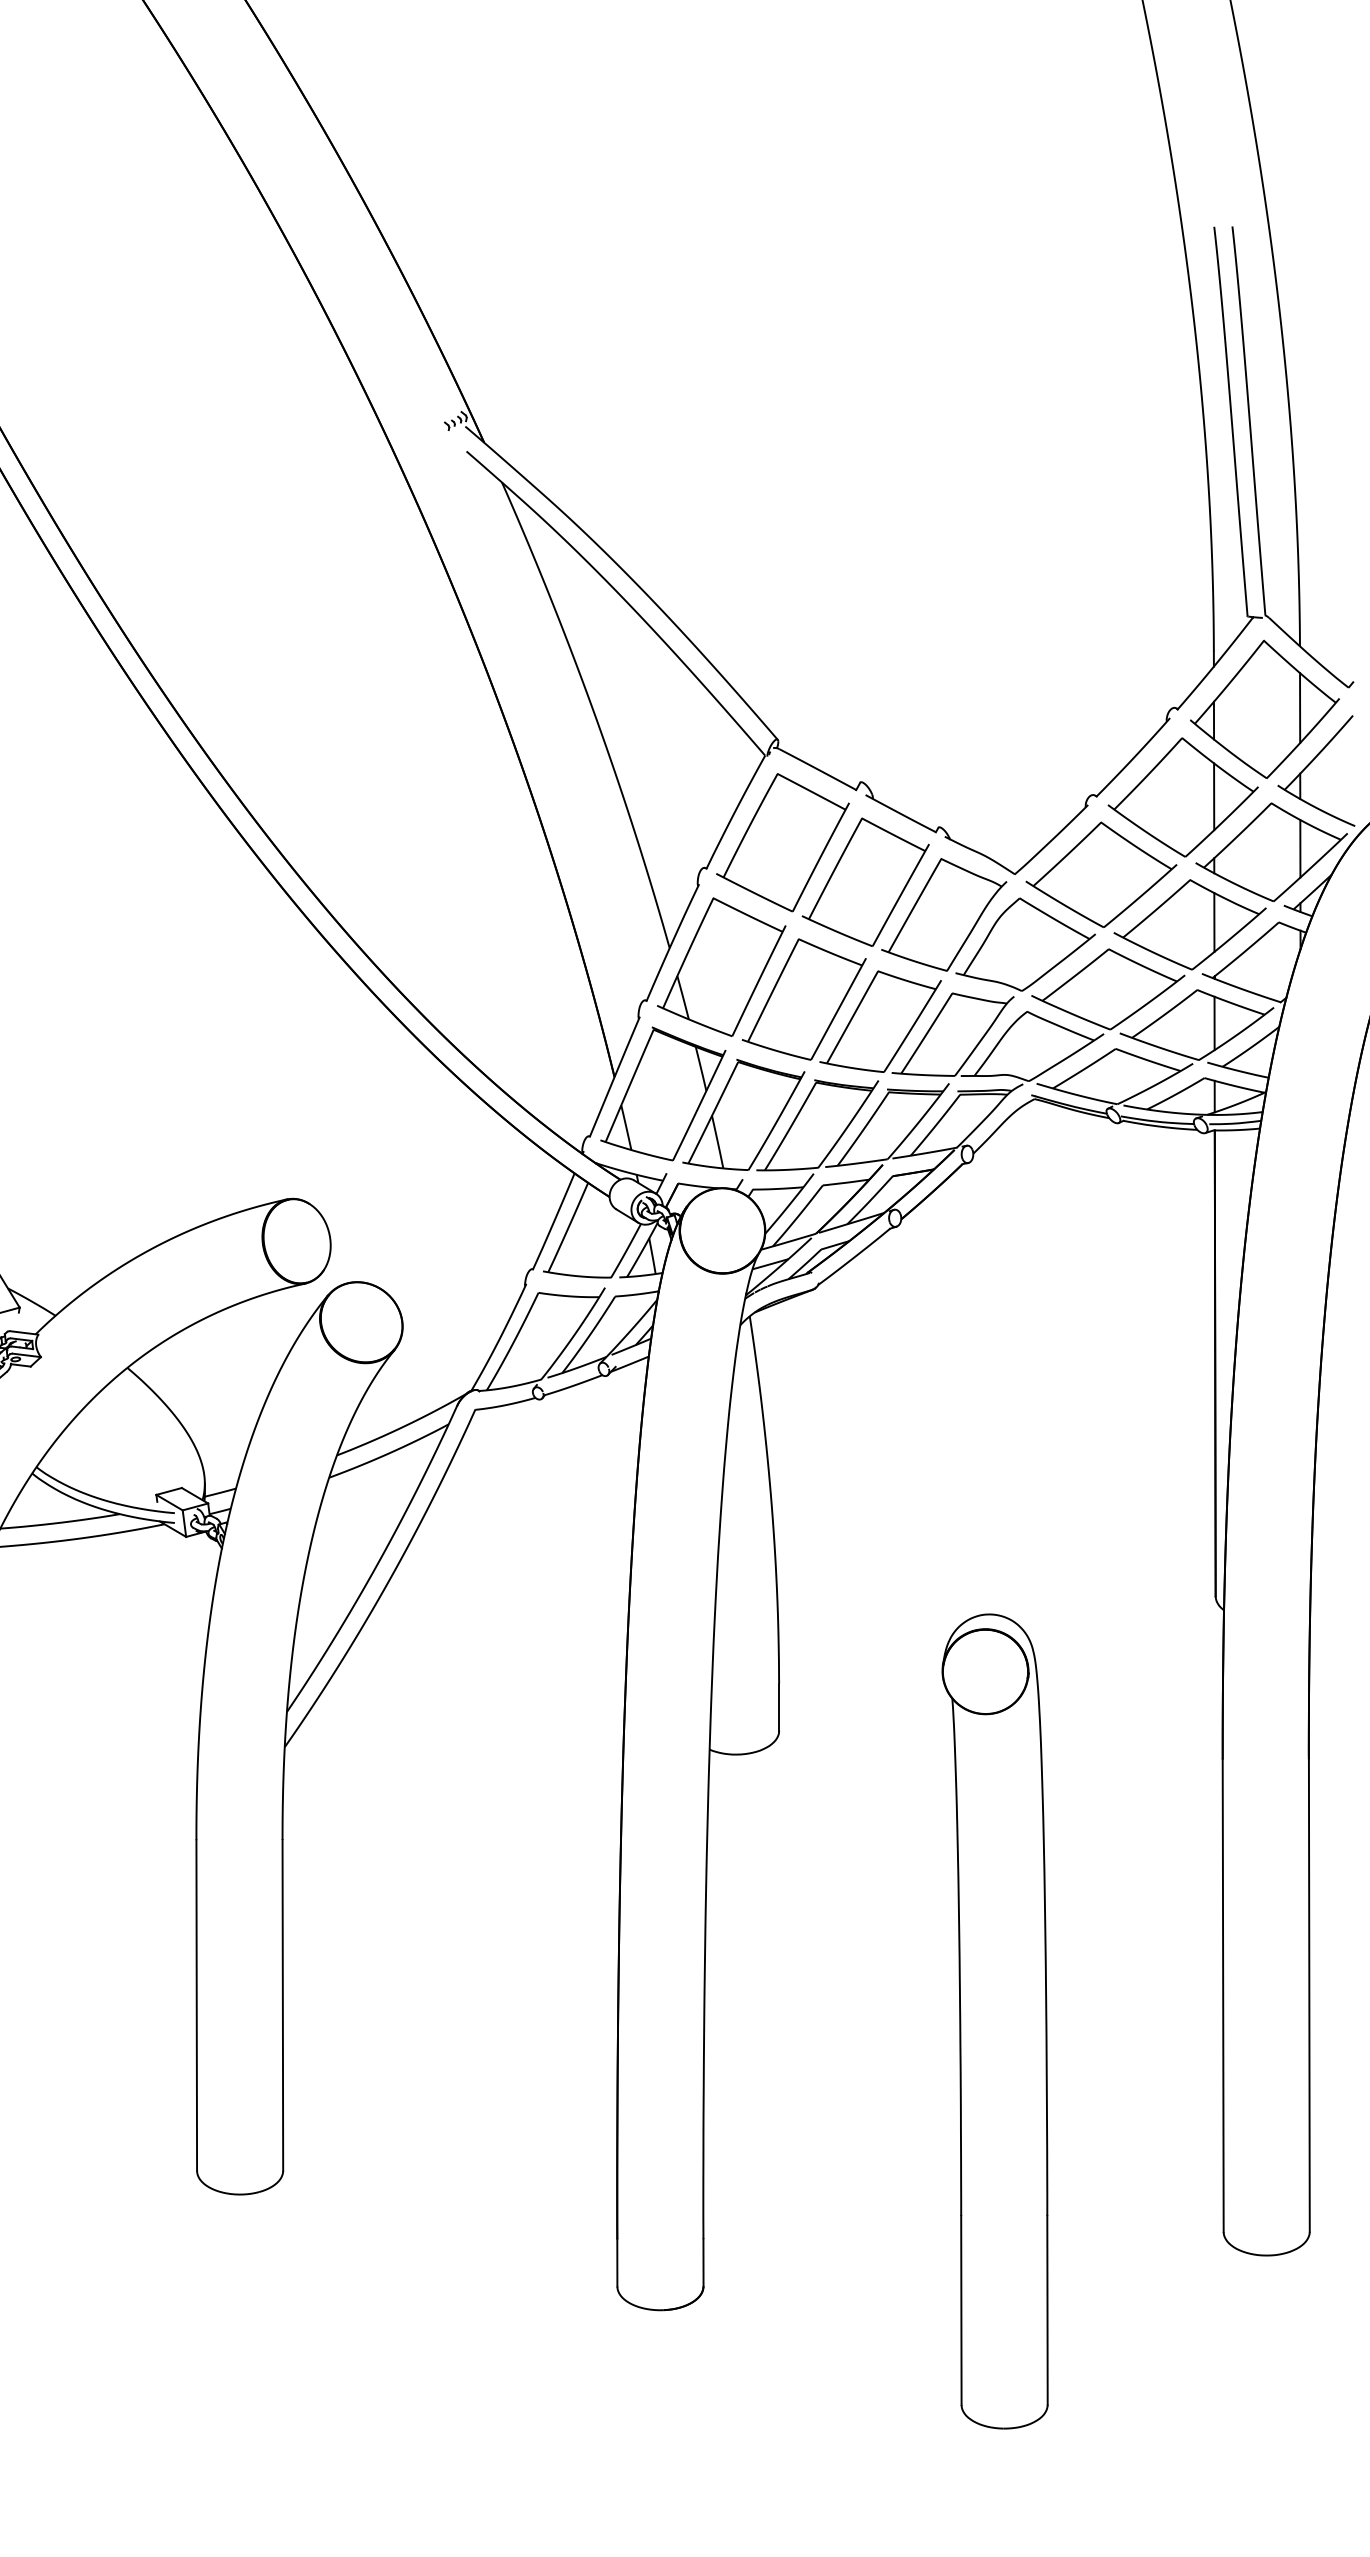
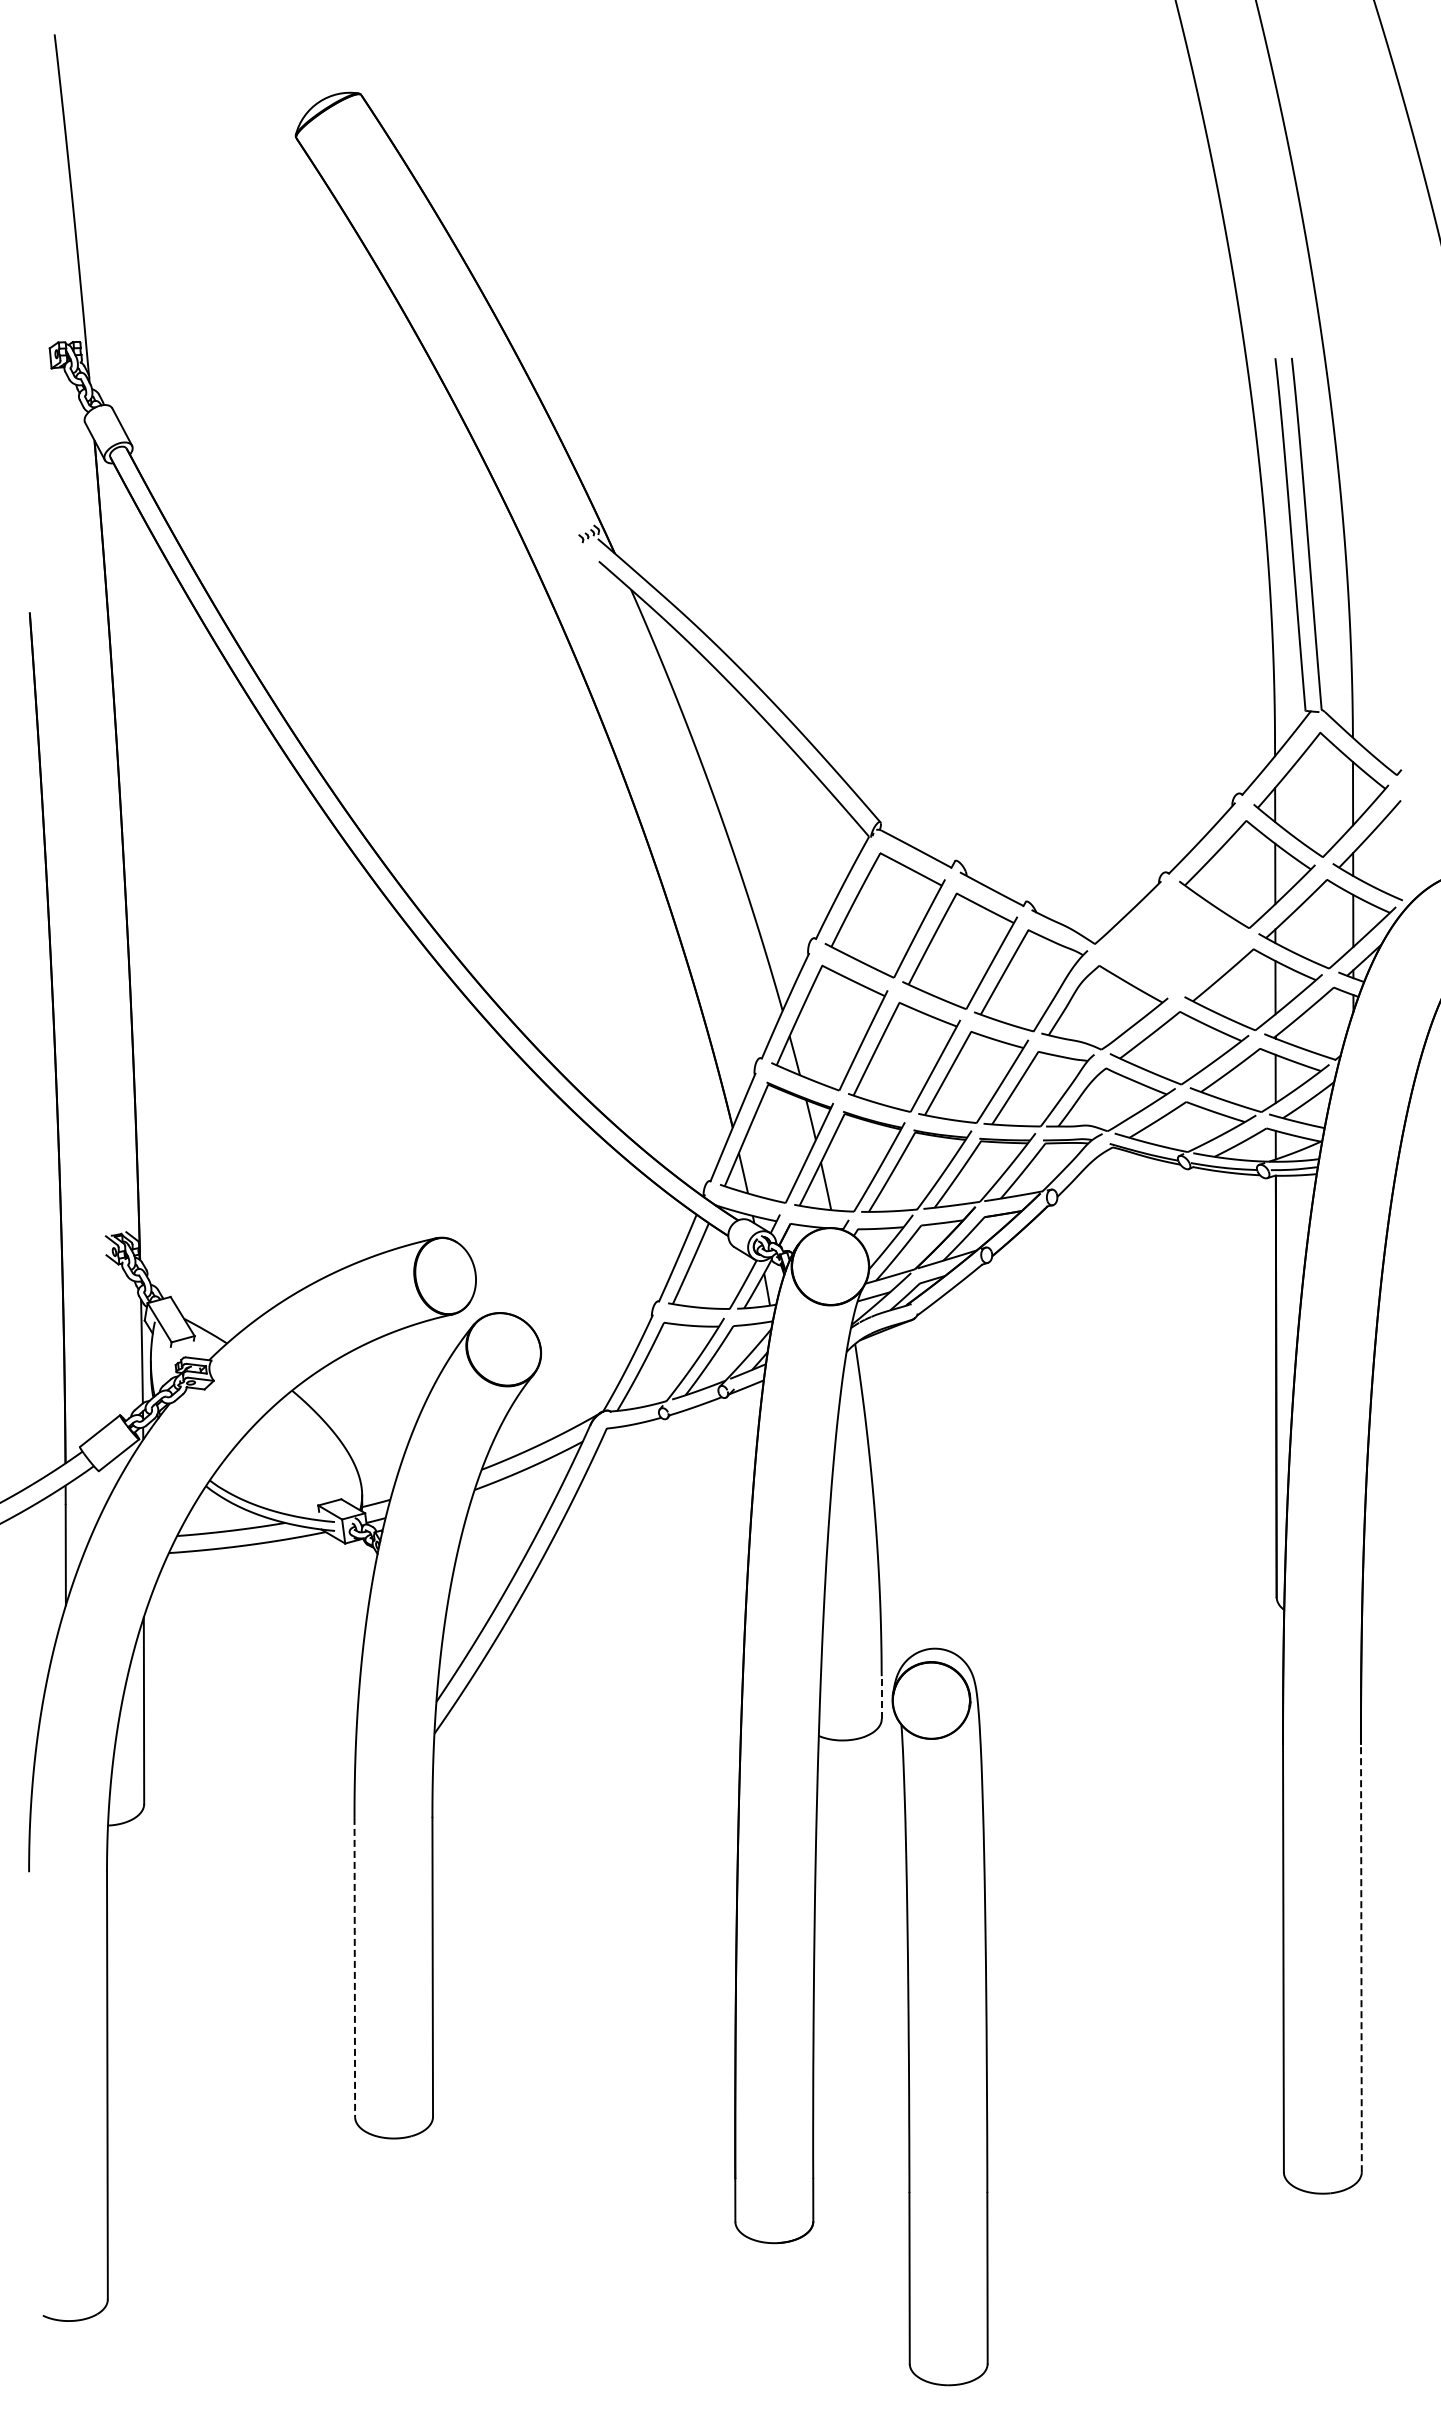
part: (1100, 874) -> (1172, 944), removed
line: (778, 1707) -> (881, 1697), solid -> dashed
line: (1309, 1995) -> (1361, 1958), solid -> dashed
line: (196, 2005) -> (354, 1967), solid -> dashed
part: (994, 2020) -> (939, 2016), moved

